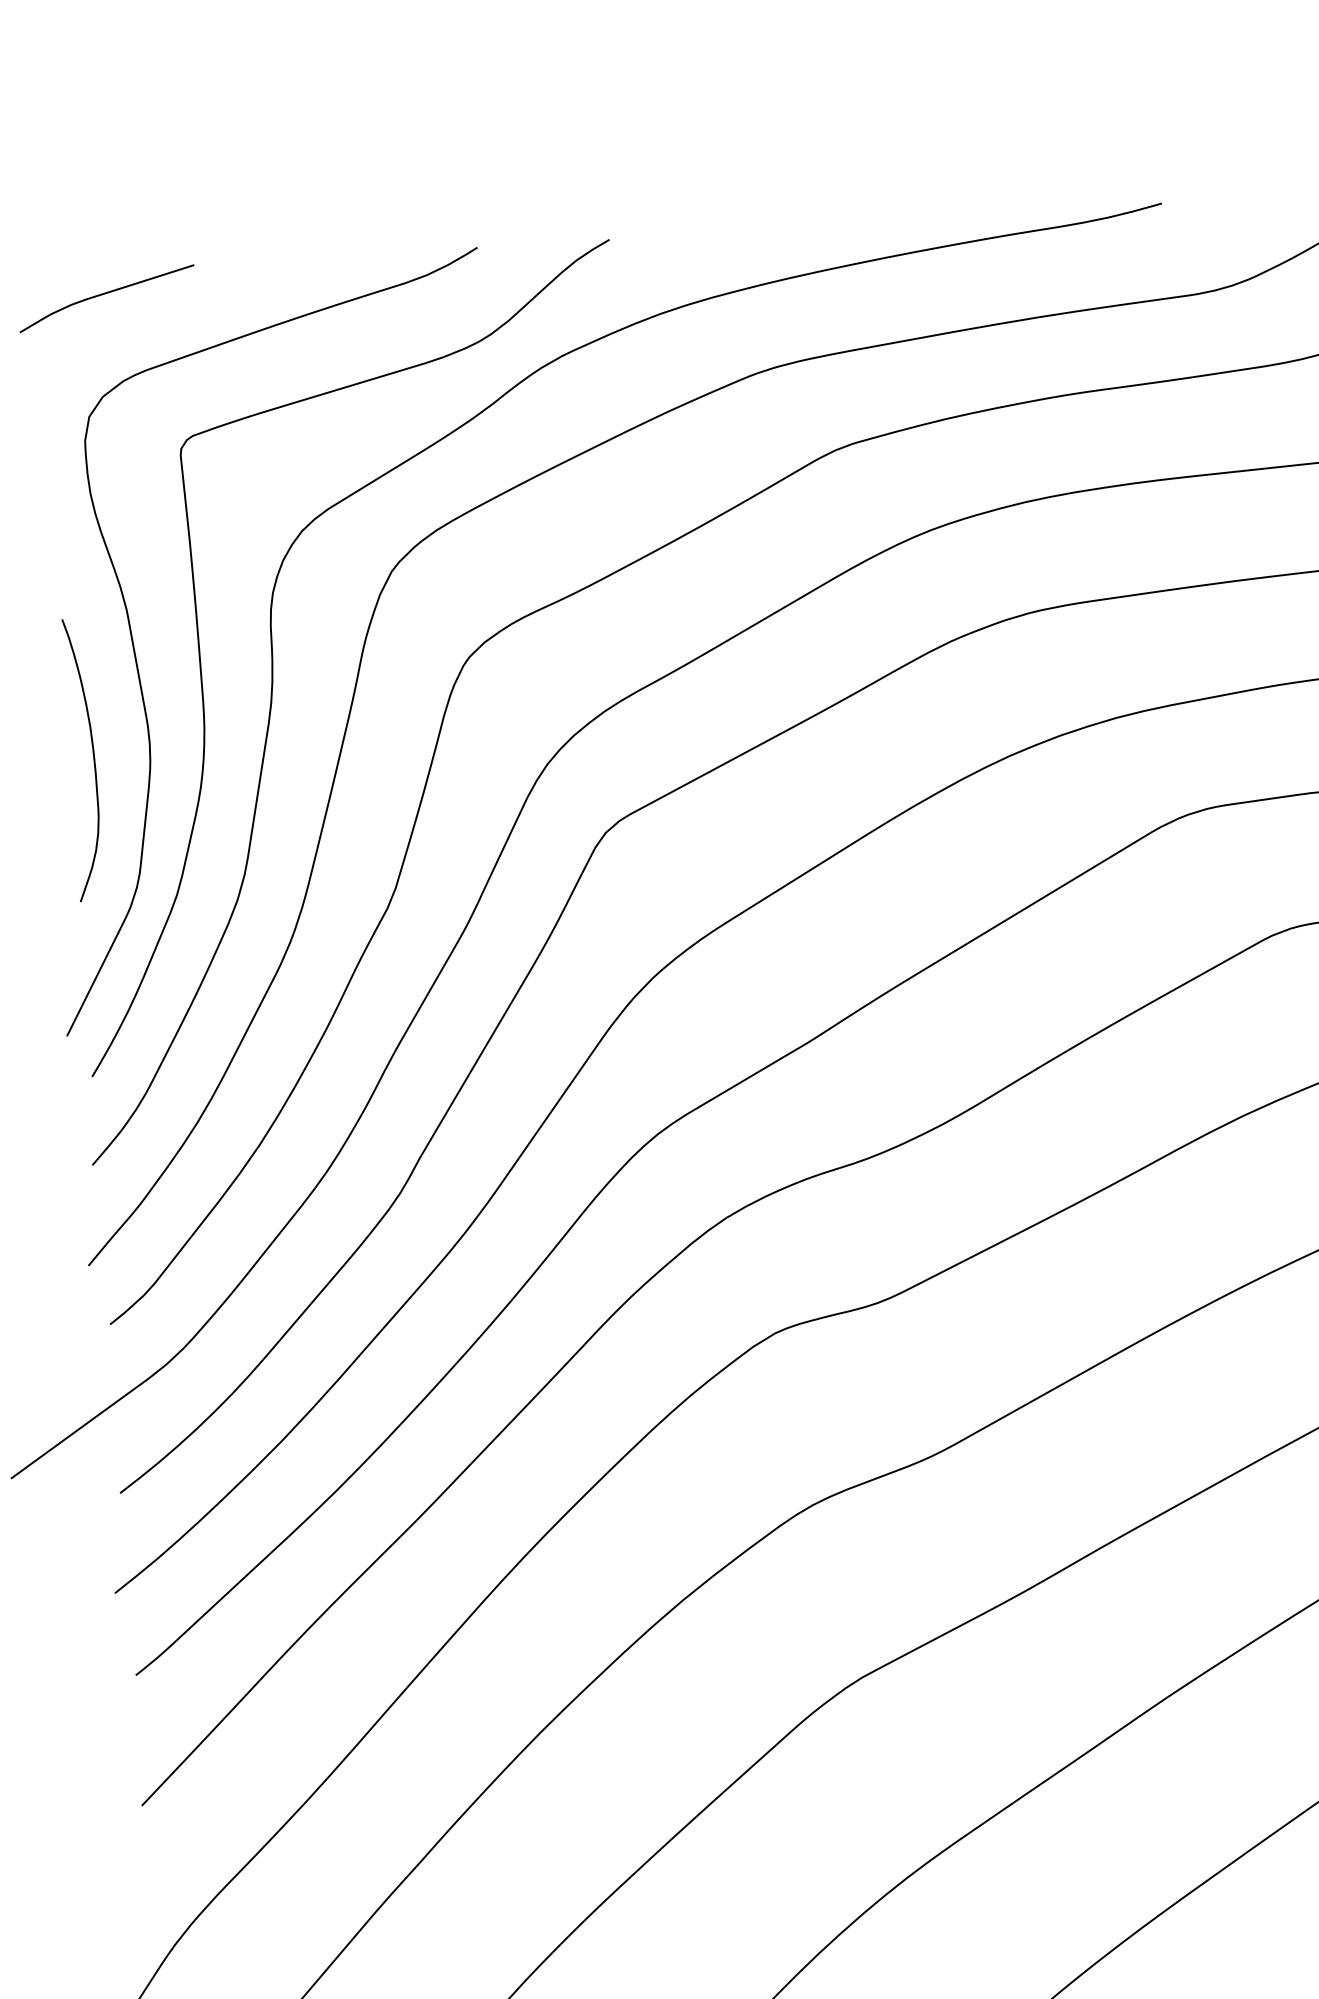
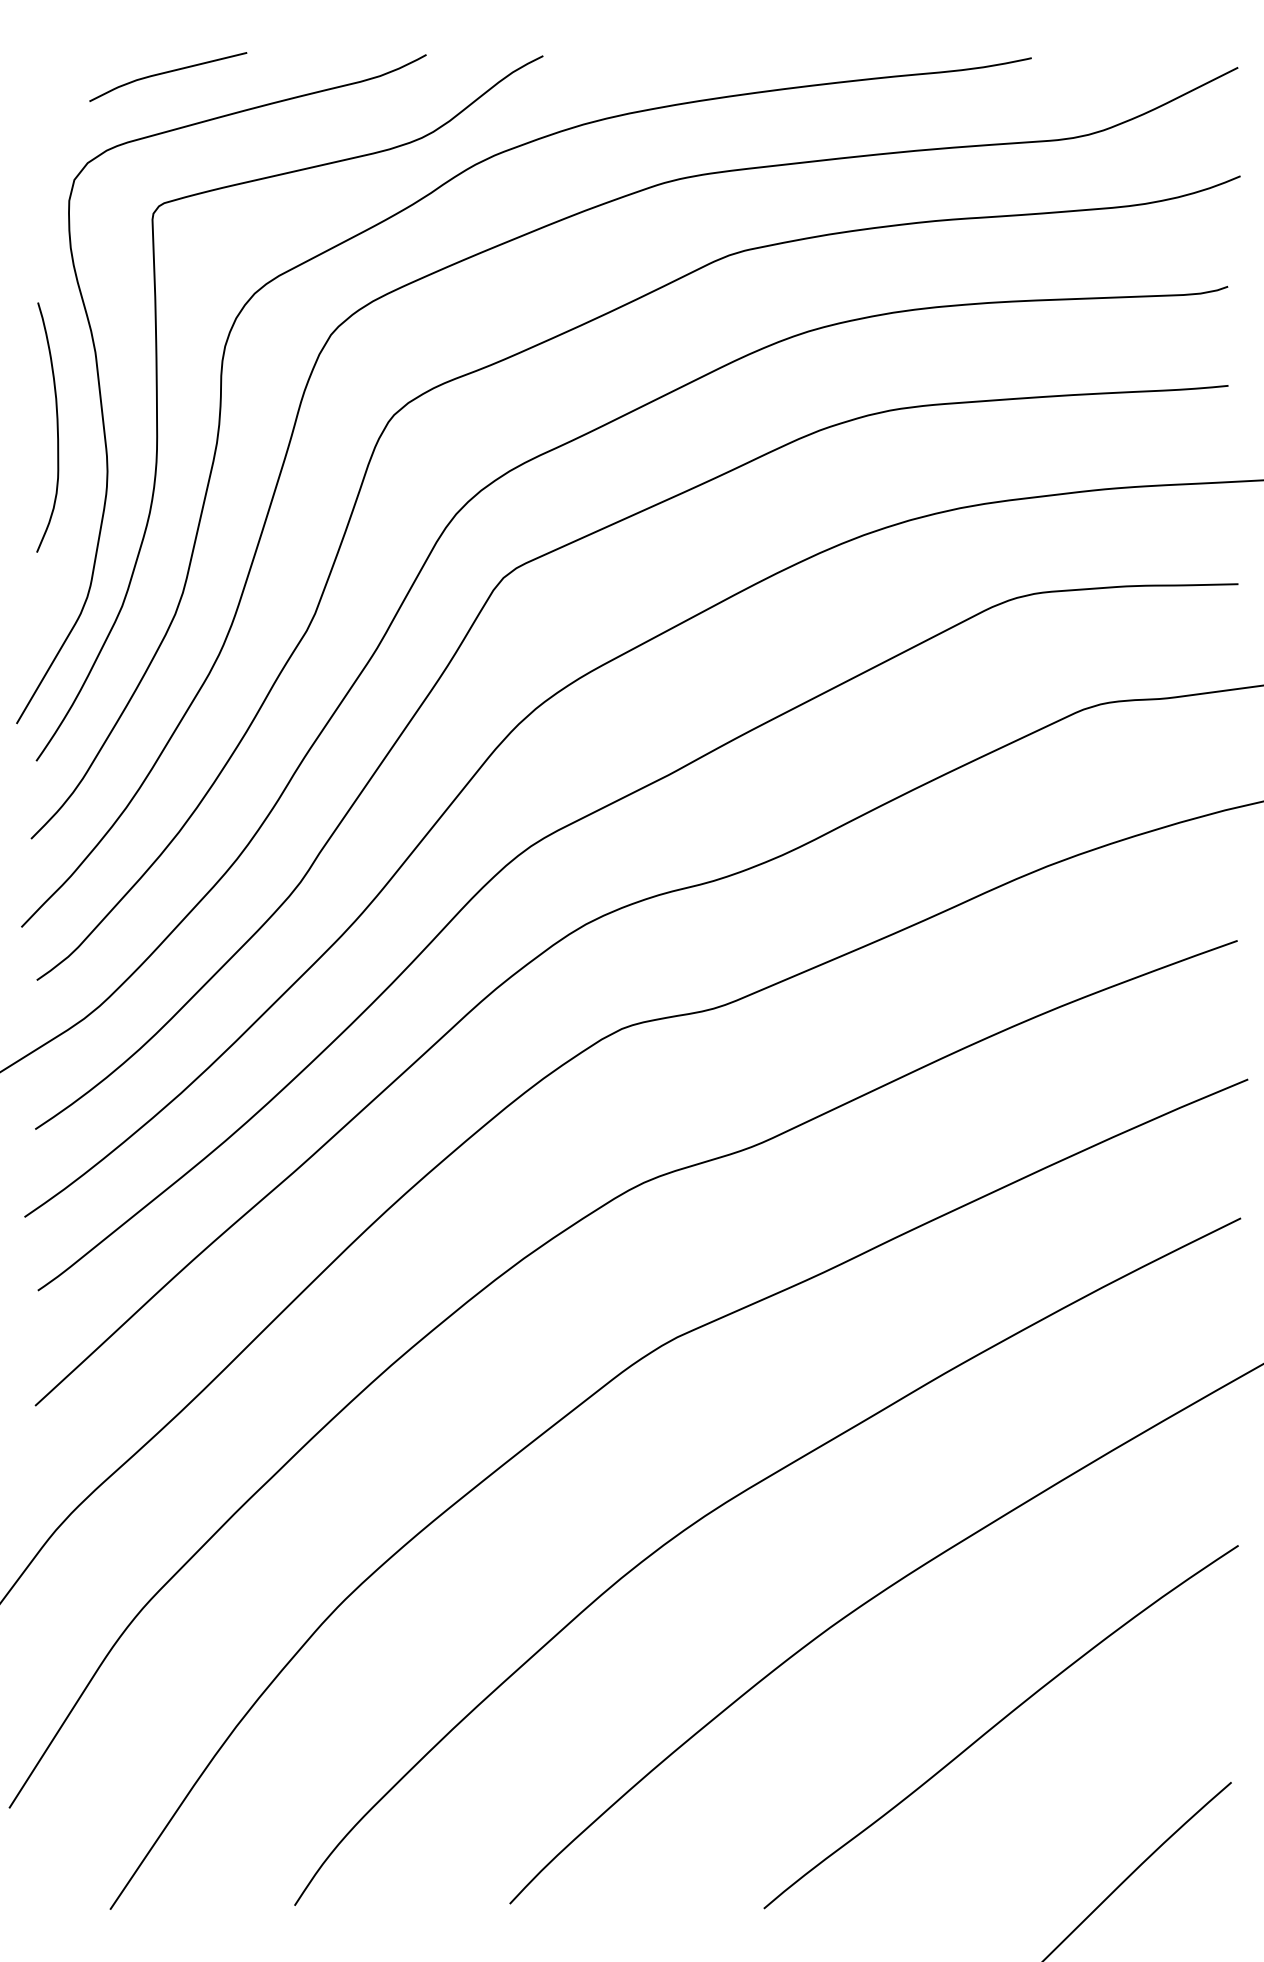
curve: (105, 294) -> (167, 73), moved
curve: (92, 759) -> (56, 427), moved

